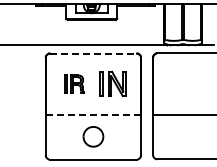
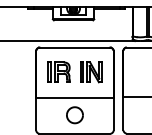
line: (93, 53) -> (75, 47), dashed -> solid
part: (74, 83) -> (59, 71), size x1.43
line: (93, 114) -> (75, 97), dashed -> solid

